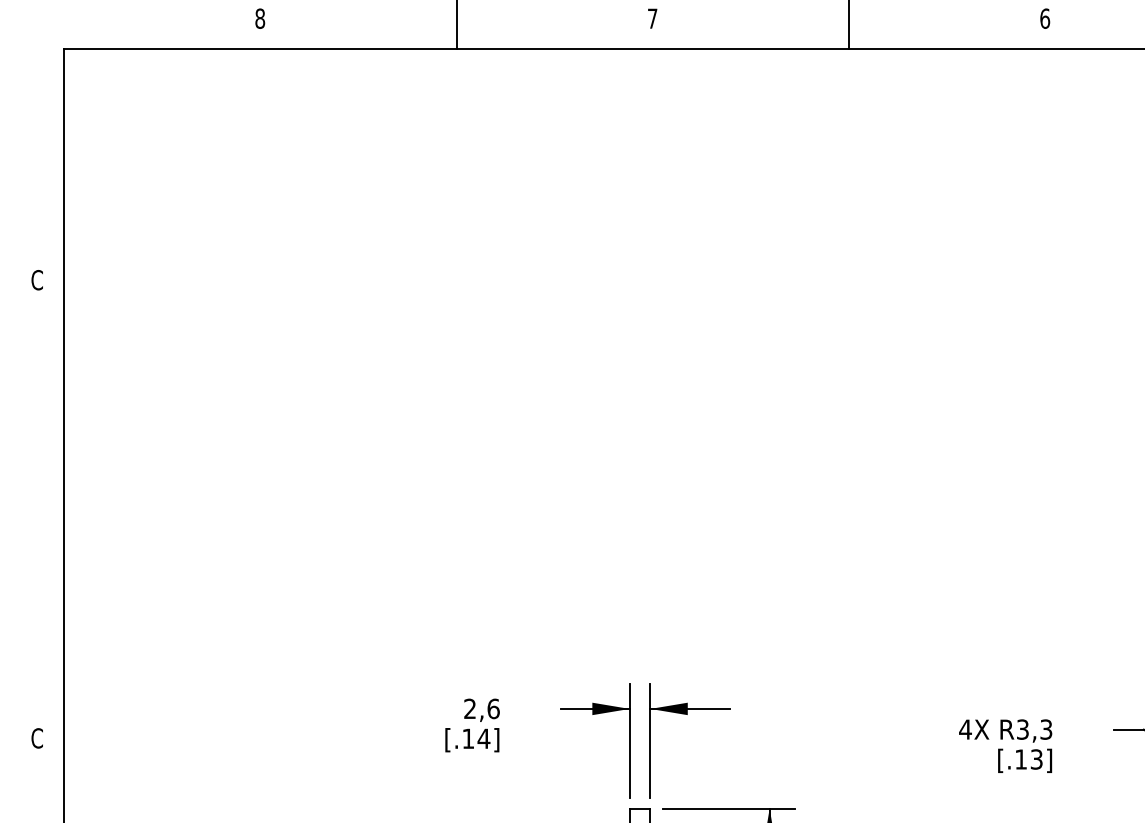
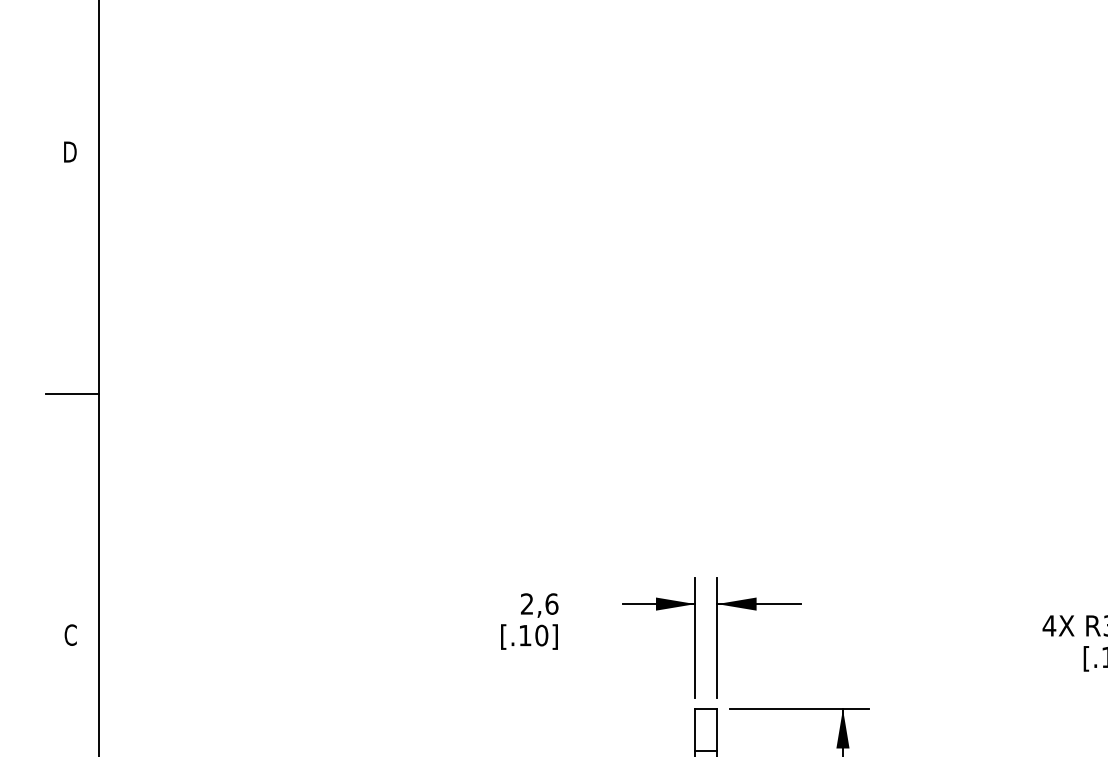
text: (36, 280) -> (69, 152), C -> D
line: (39, 509) -> (73, 393), added
text: (483, 738) -> (541, 635), [.14] -> [.10]

